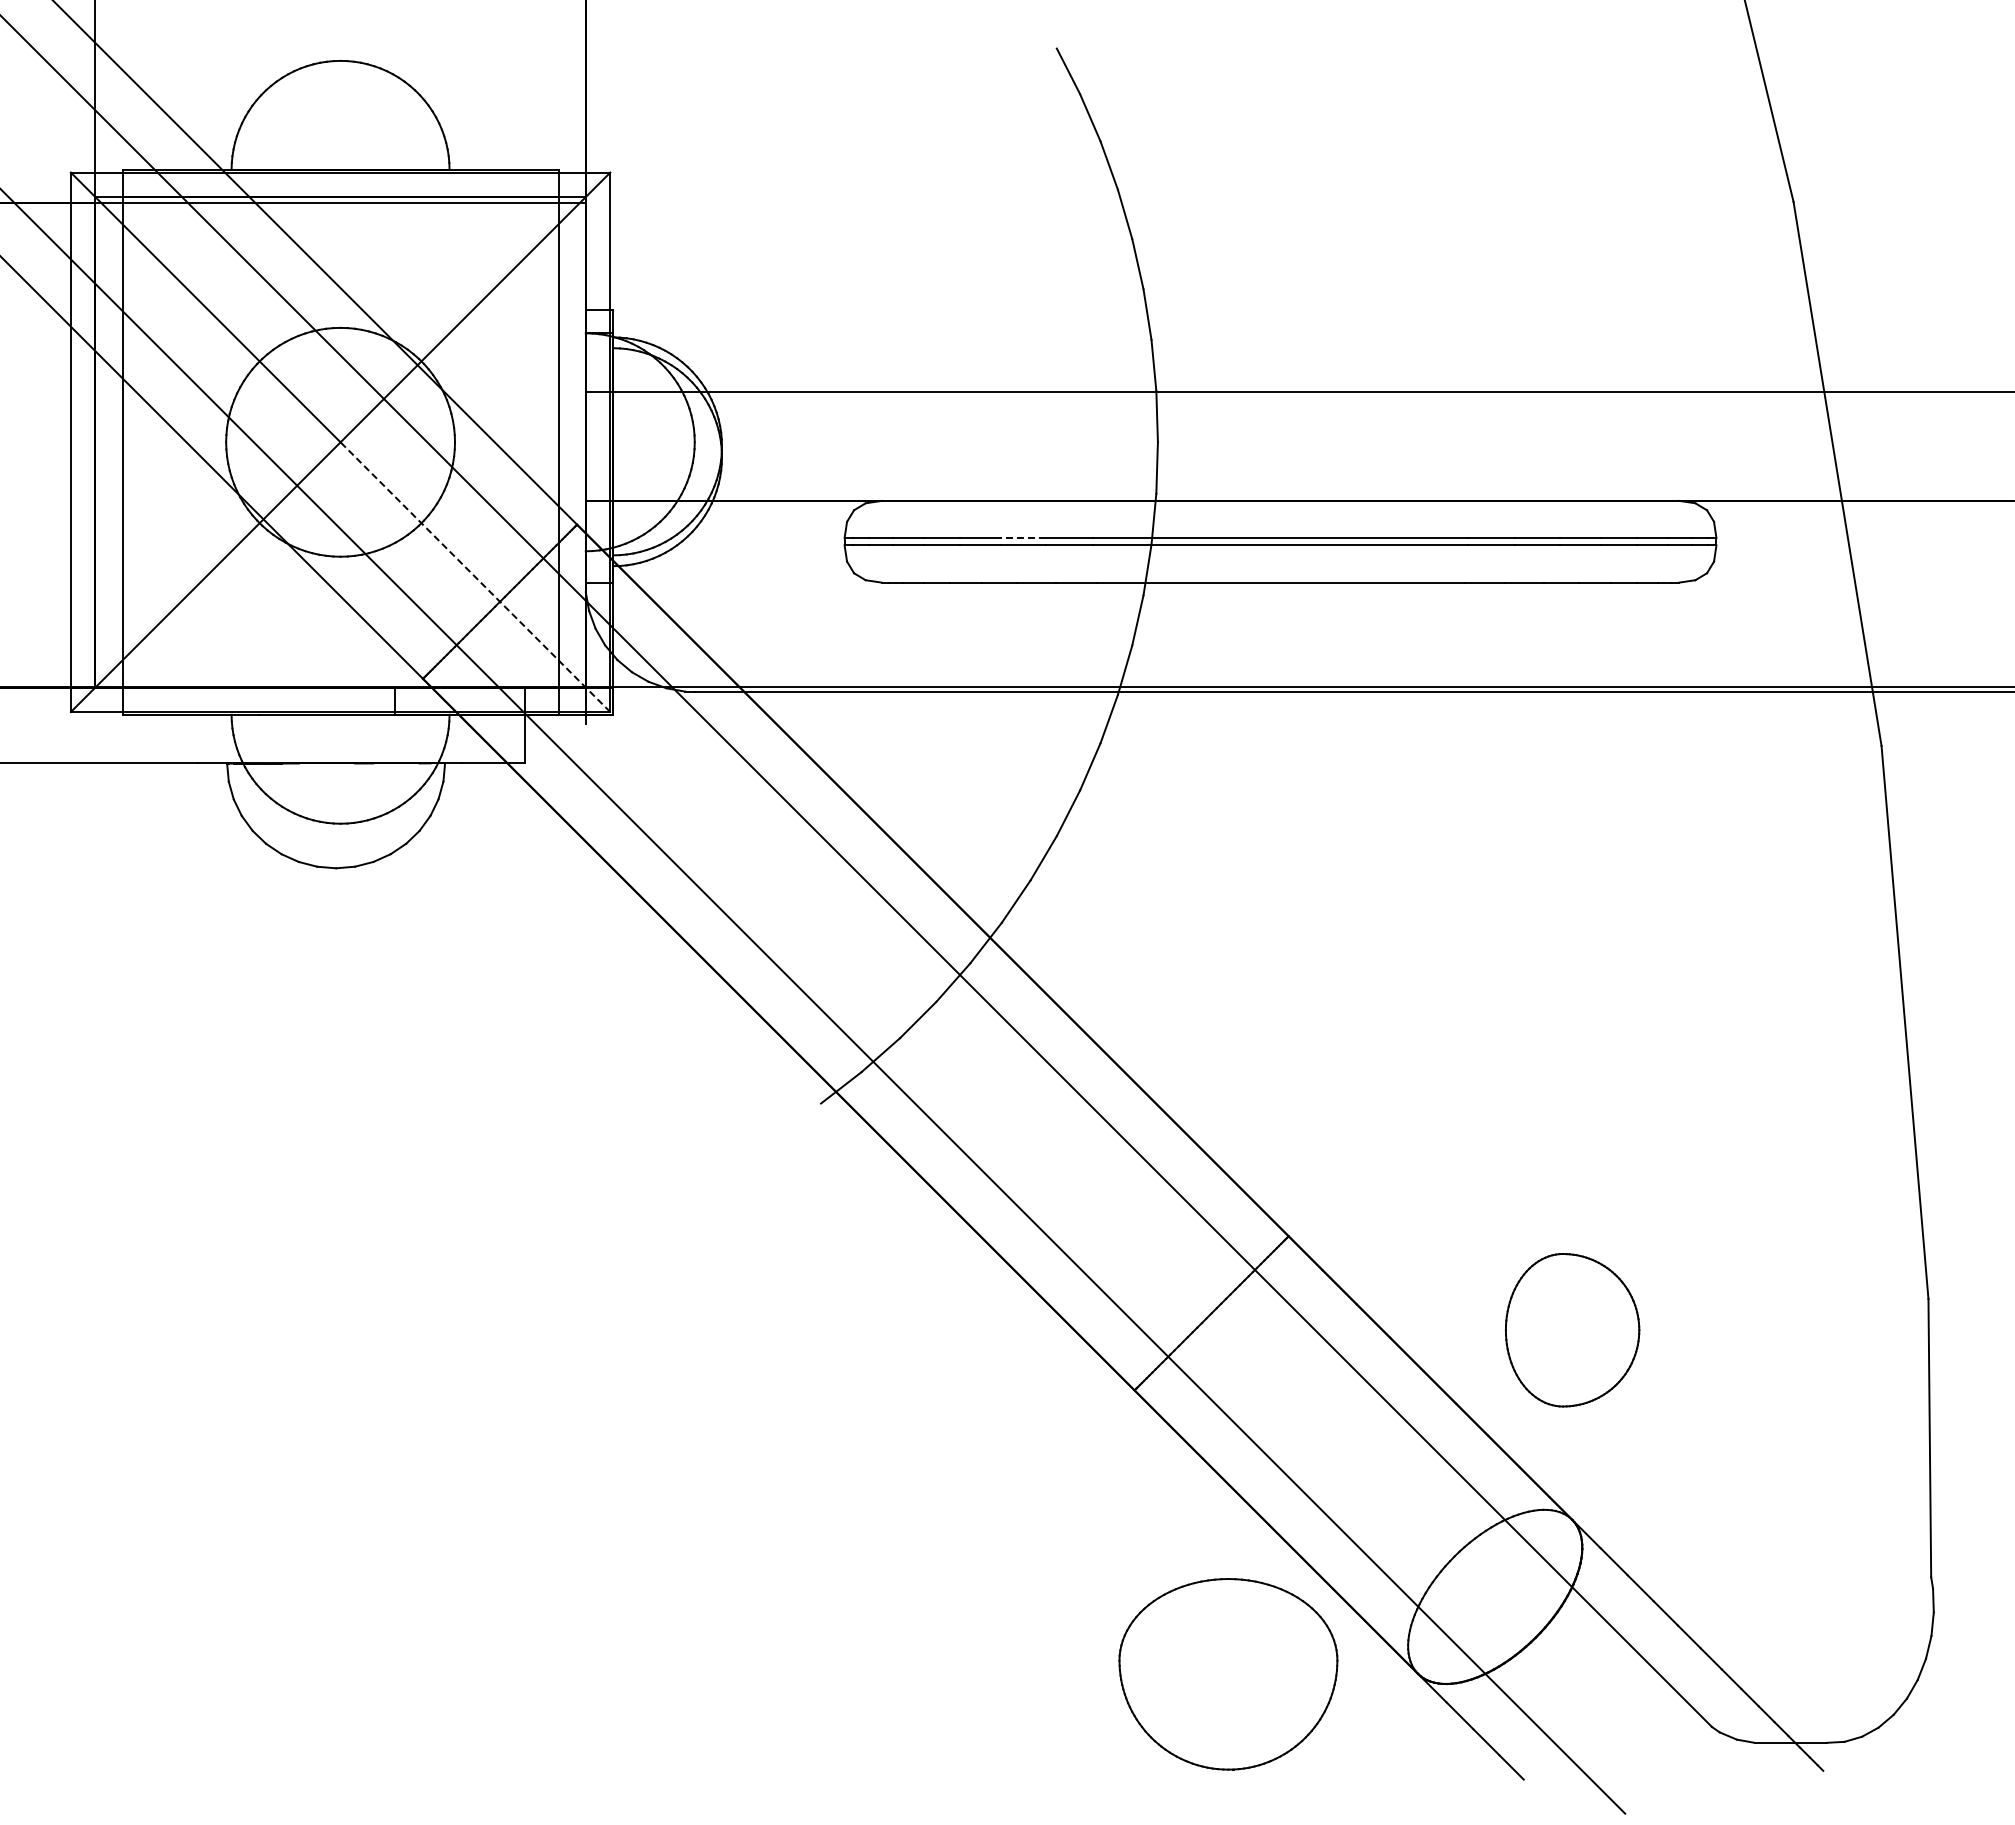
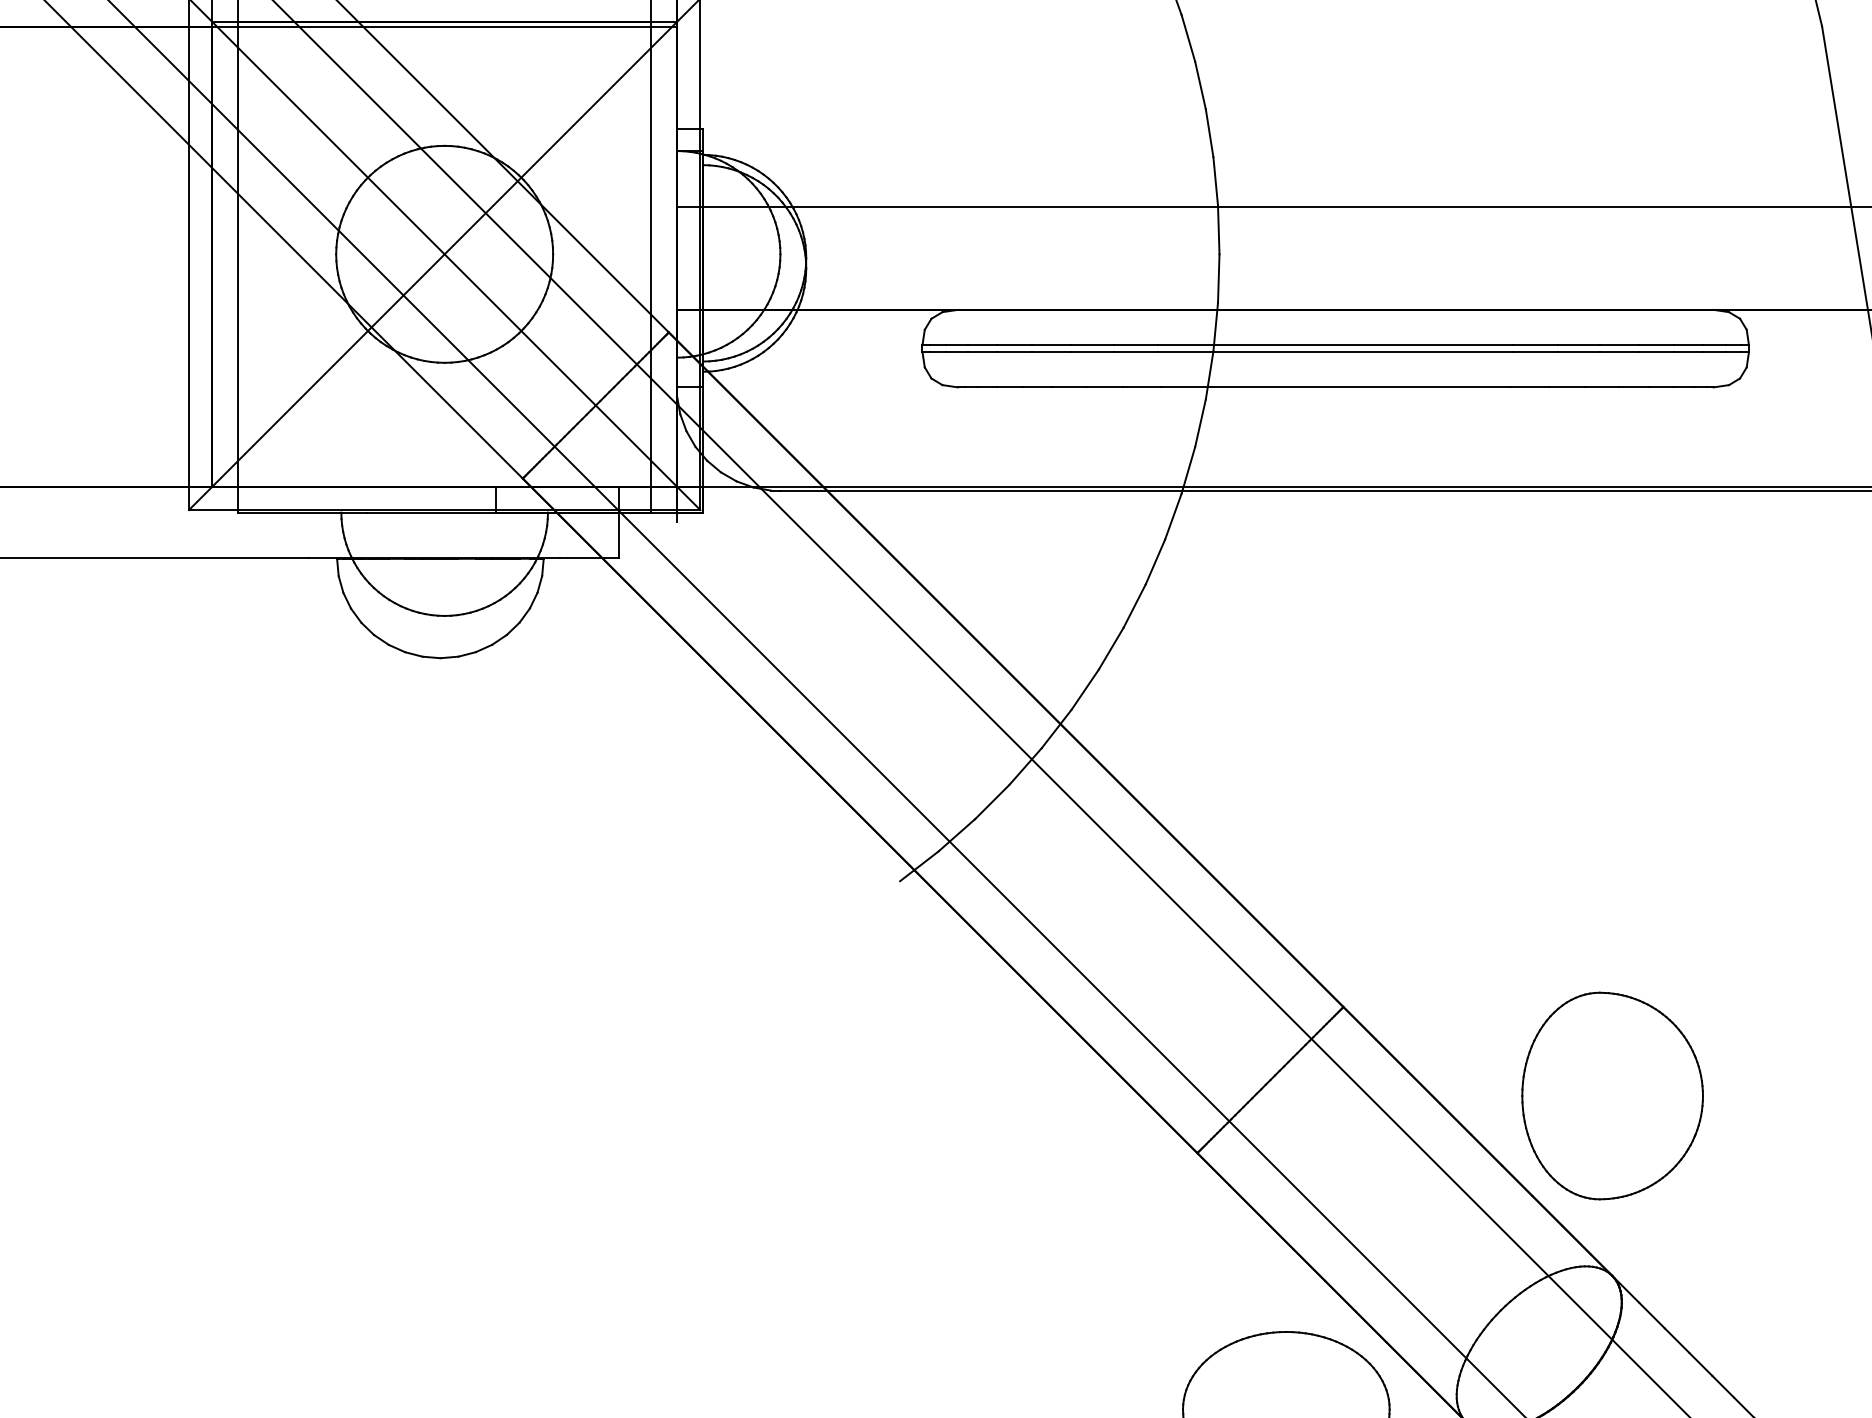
line: (1023, 538) -> (1092, 345), dashed -> solid
line: (475, 577) -> (572, 382), dashed -> solid
part: (1572, 1330) -> (1612, 1096), size x1.43

